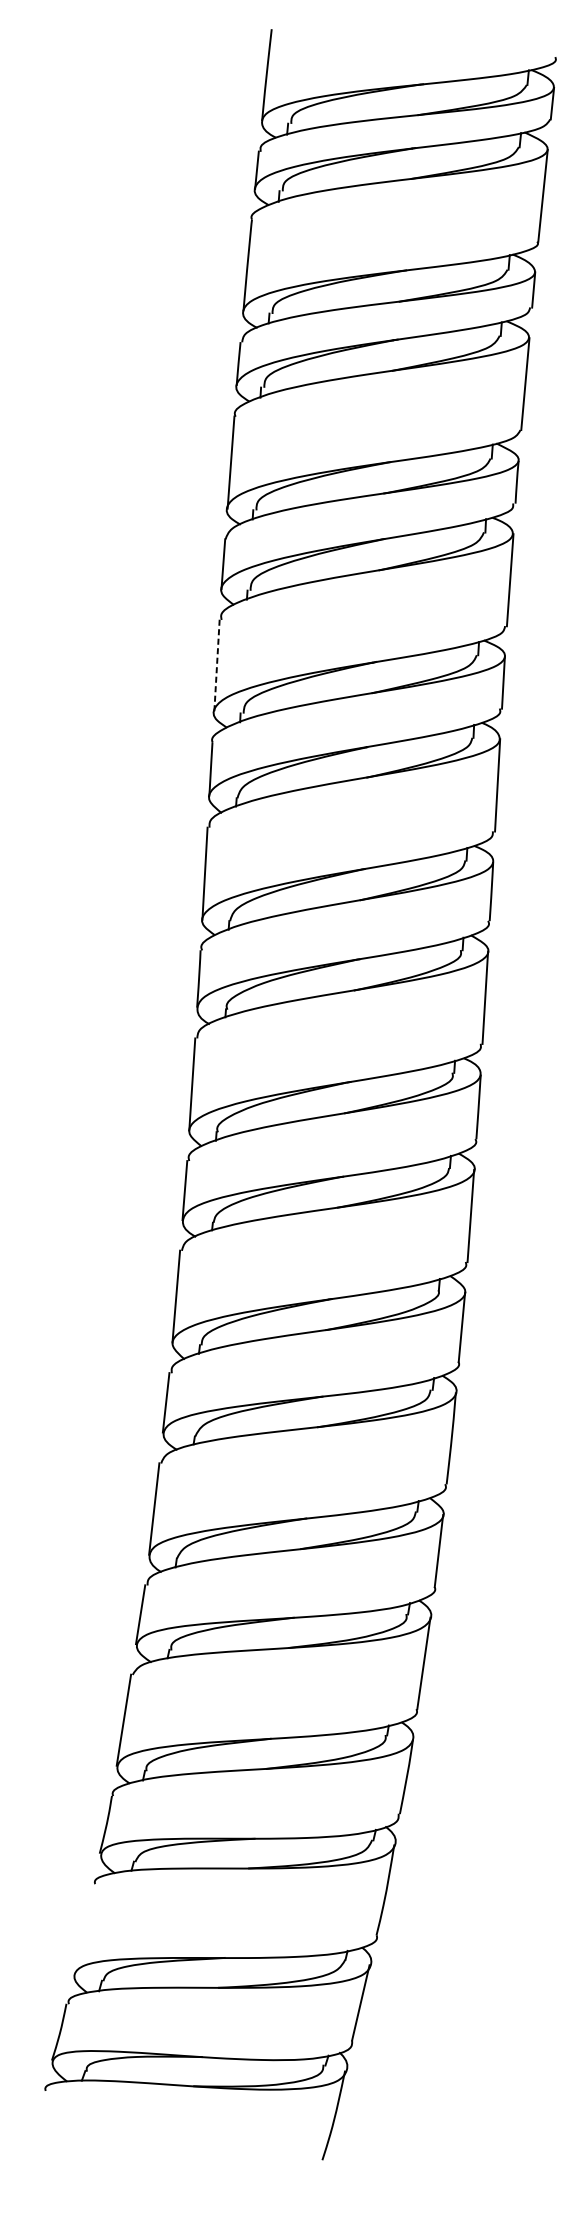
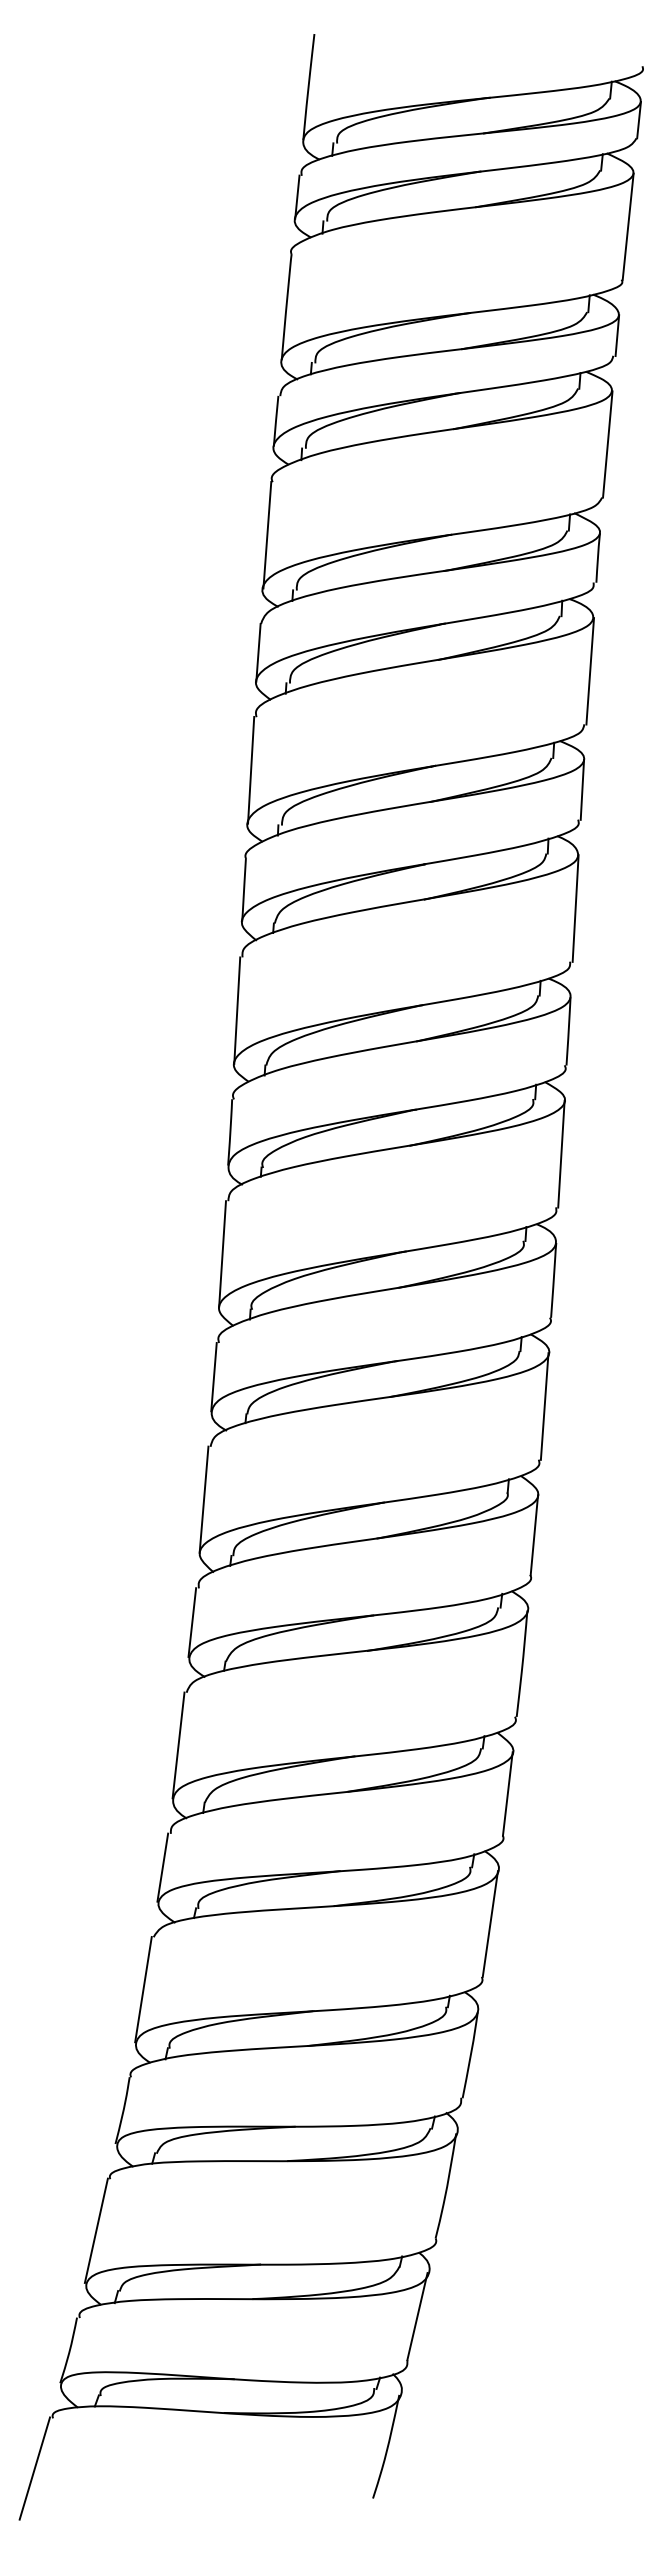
line: (217, 666) -> (251, 770), dashed -> solid
line: (82, 1928) -> (95, 2230), added
line: (29, 2134) -> (34, 2468), added

